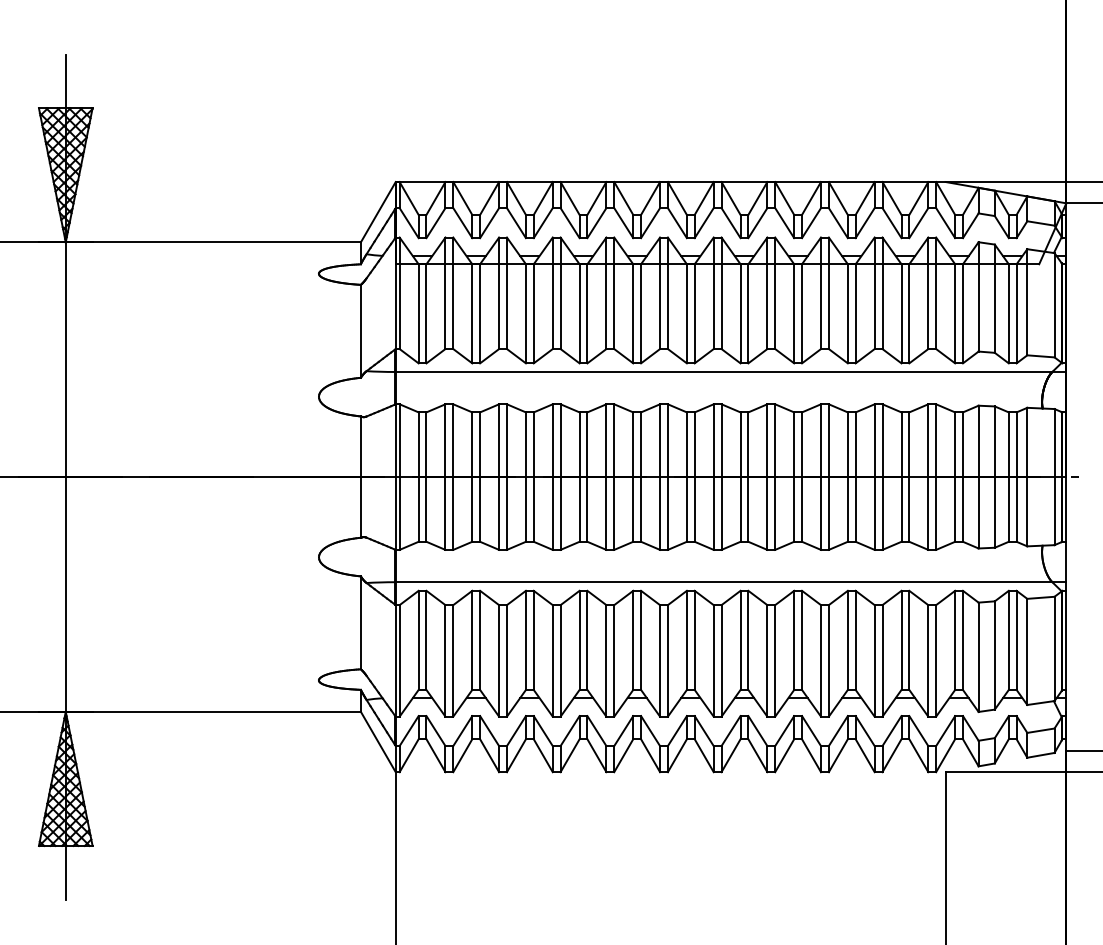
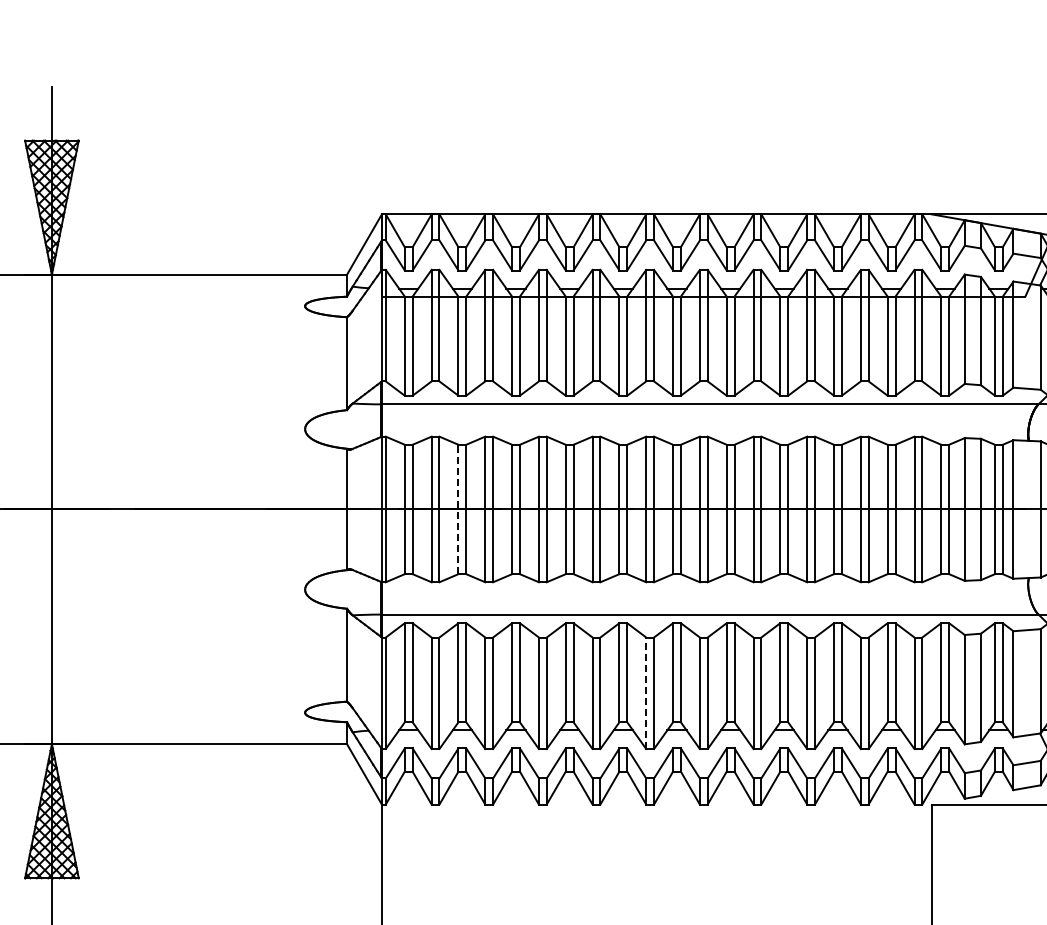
line: (472, 477) -> (458, 509), solid -> dashed
line: (660, 660) -> (646, 692), solid -> dashed

